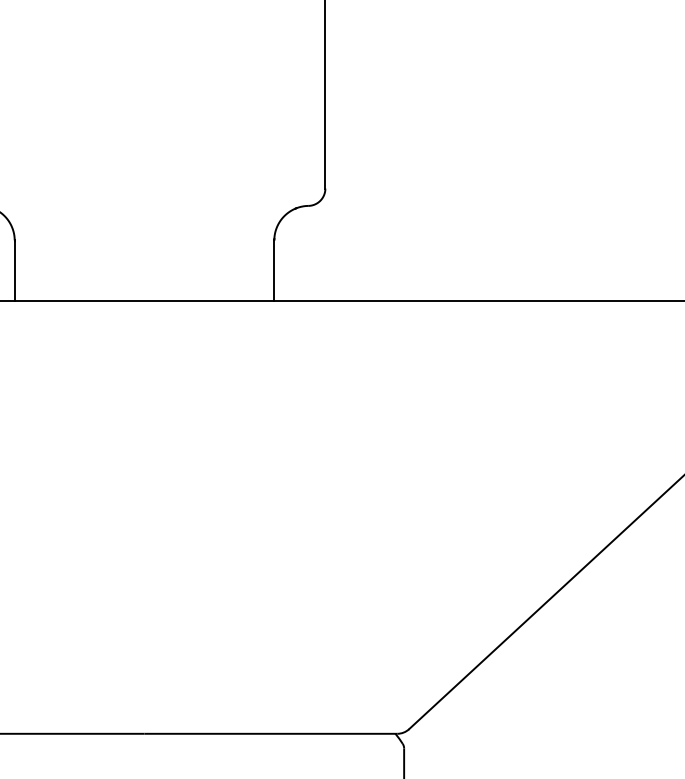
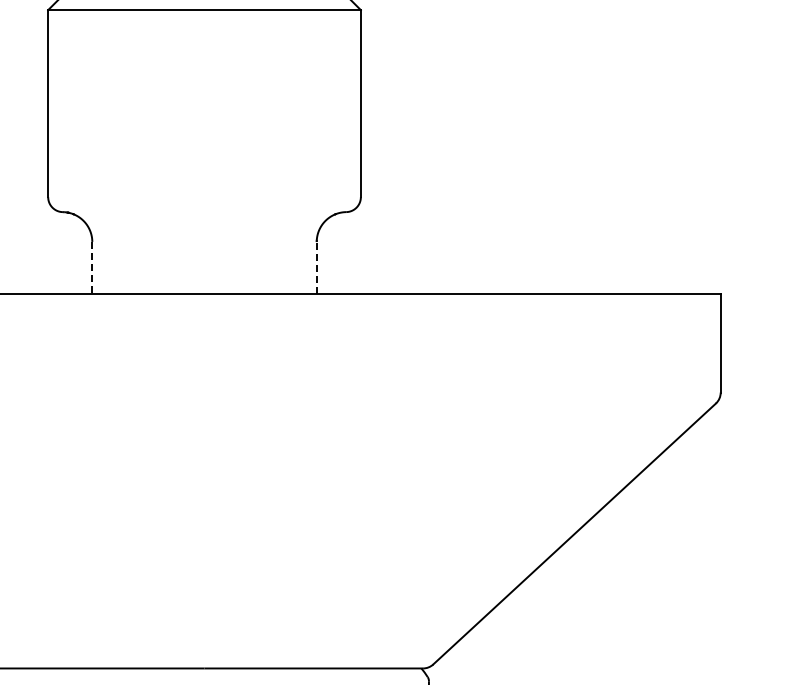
line: (274, 269) -> (316, 267), solid -> dashed
line: (14, 271) -> (92, 268), solid -> dashed

